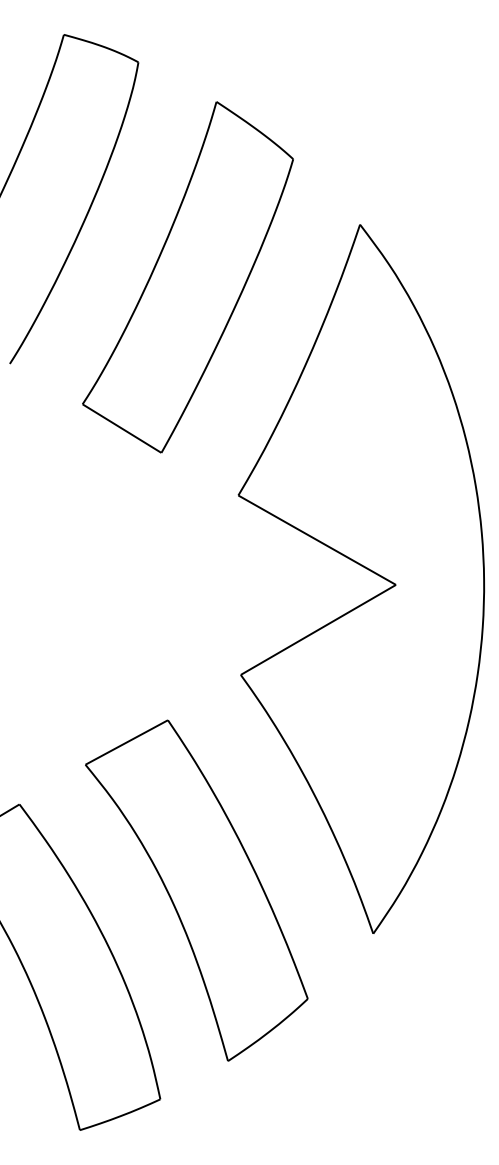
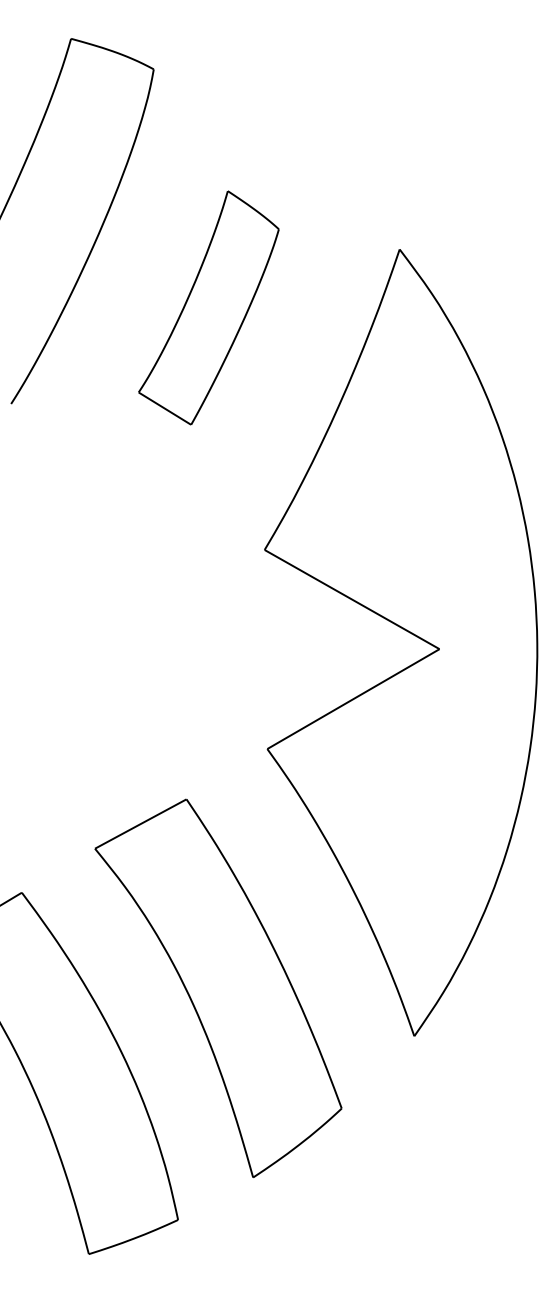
part: (187, 276) -> (208, 307), size x0.6

